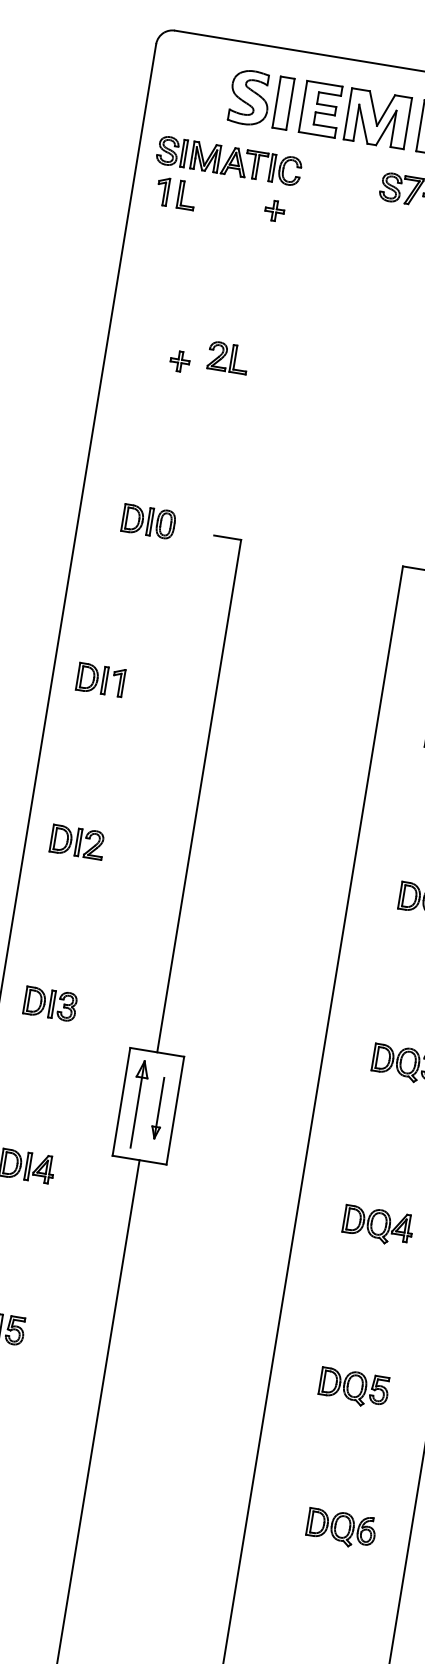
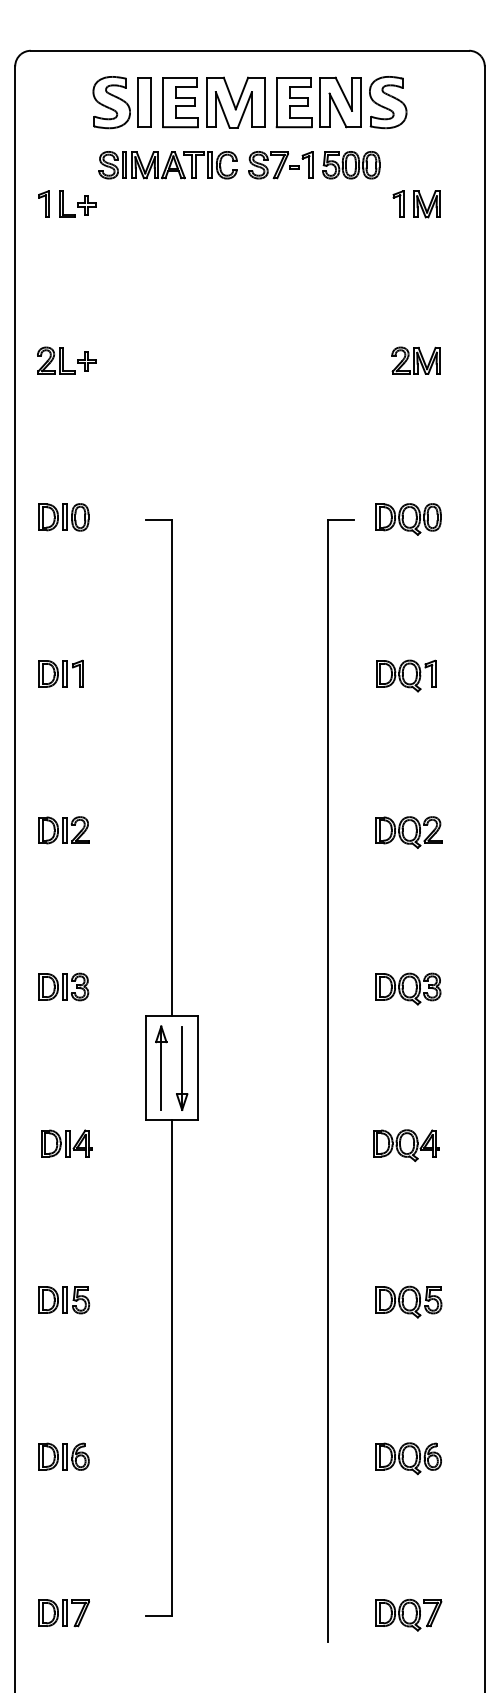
part: (228, 161) -> (167, 165), moved
part: (274, 211) -> (86, 205), moved
part: (228, 357) -> (56, 360), moved
part: (148, 521) -> (63, 517), moved
part: (159, 1108) -> (182, 1068), size x1.43
part: (341, 1528) -> (408, 1458), moved

